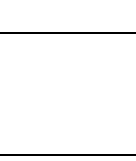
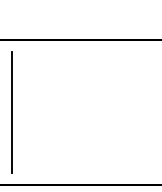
line: (9, 94) -> (11, 112), added

